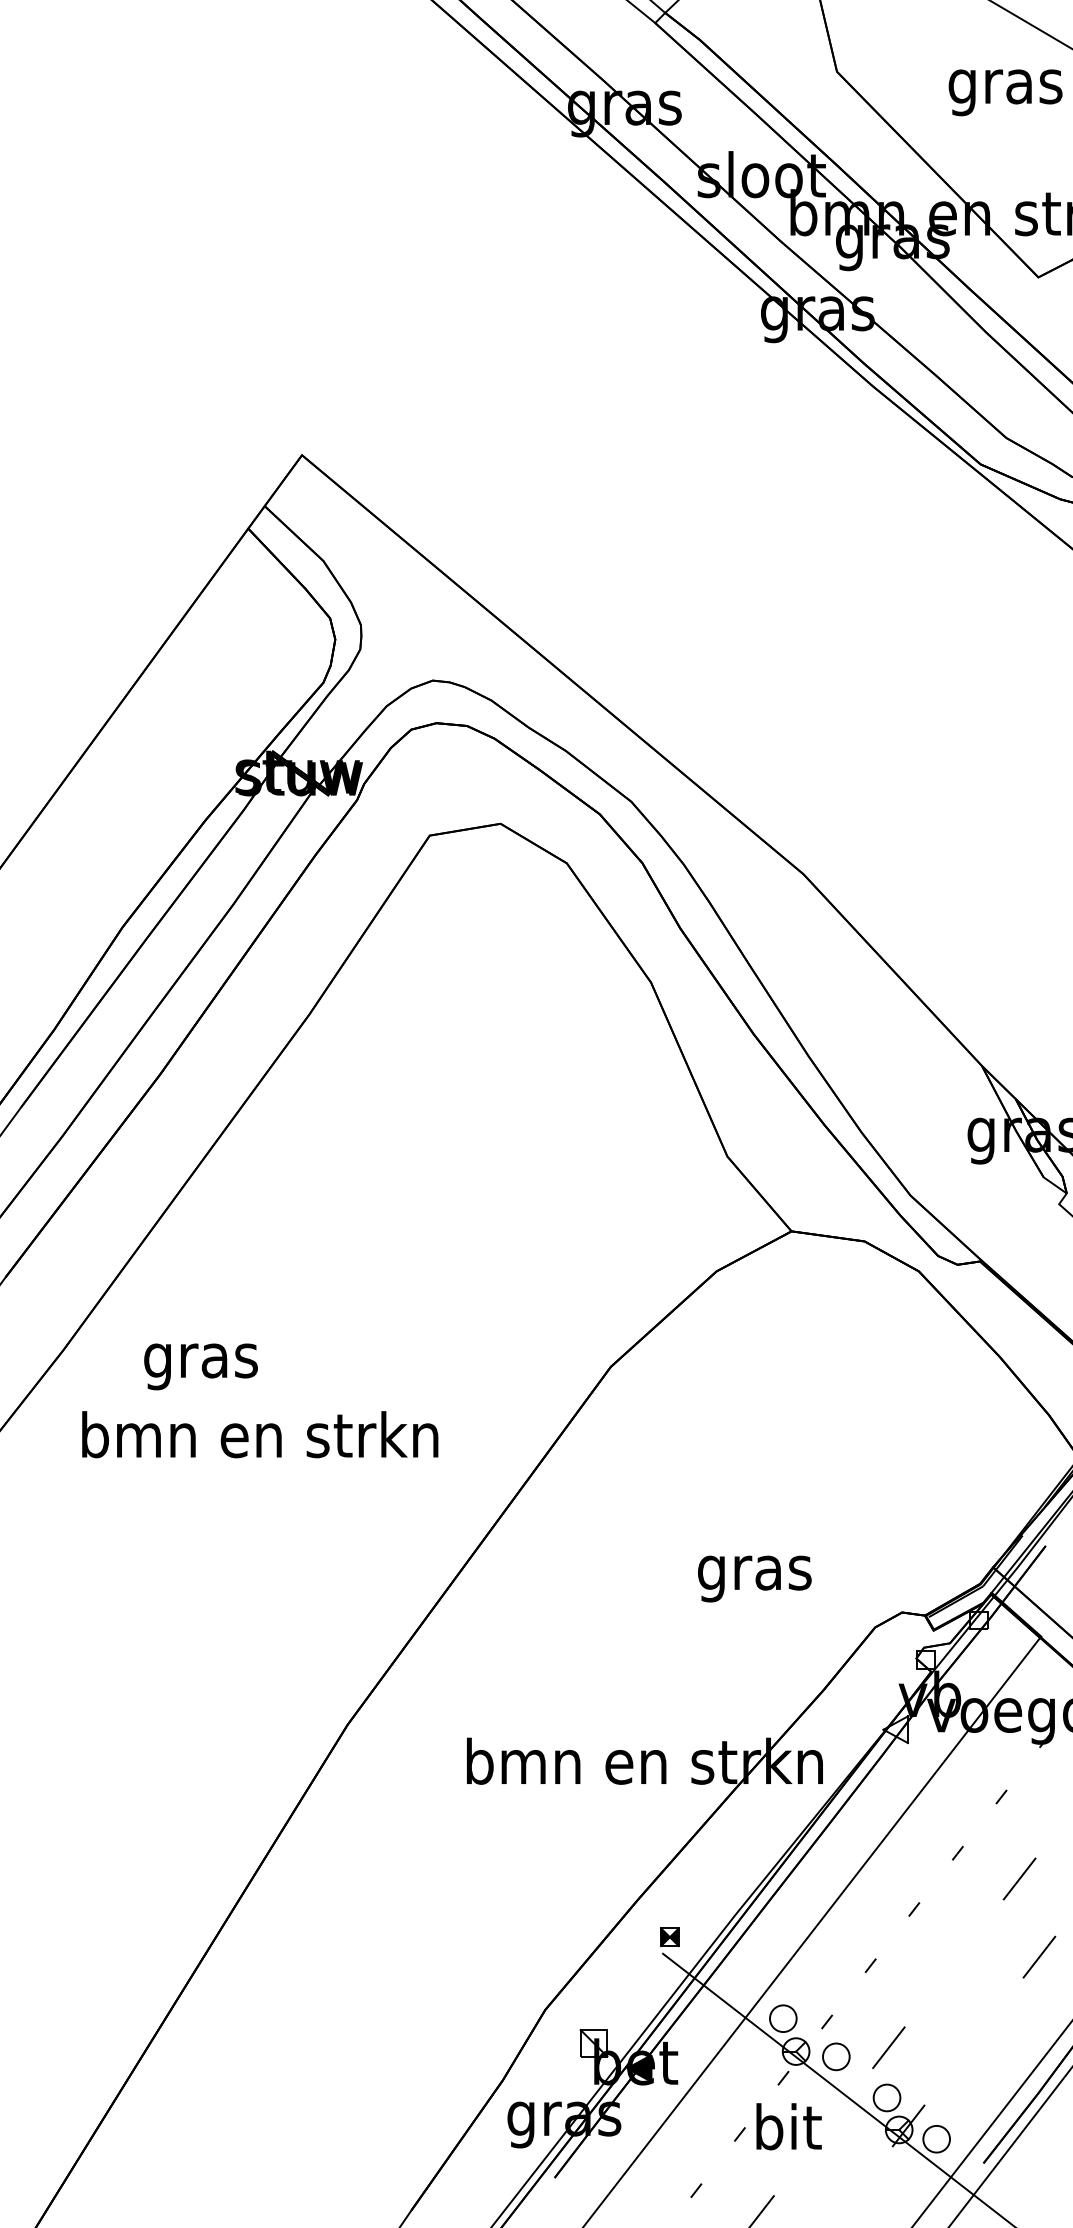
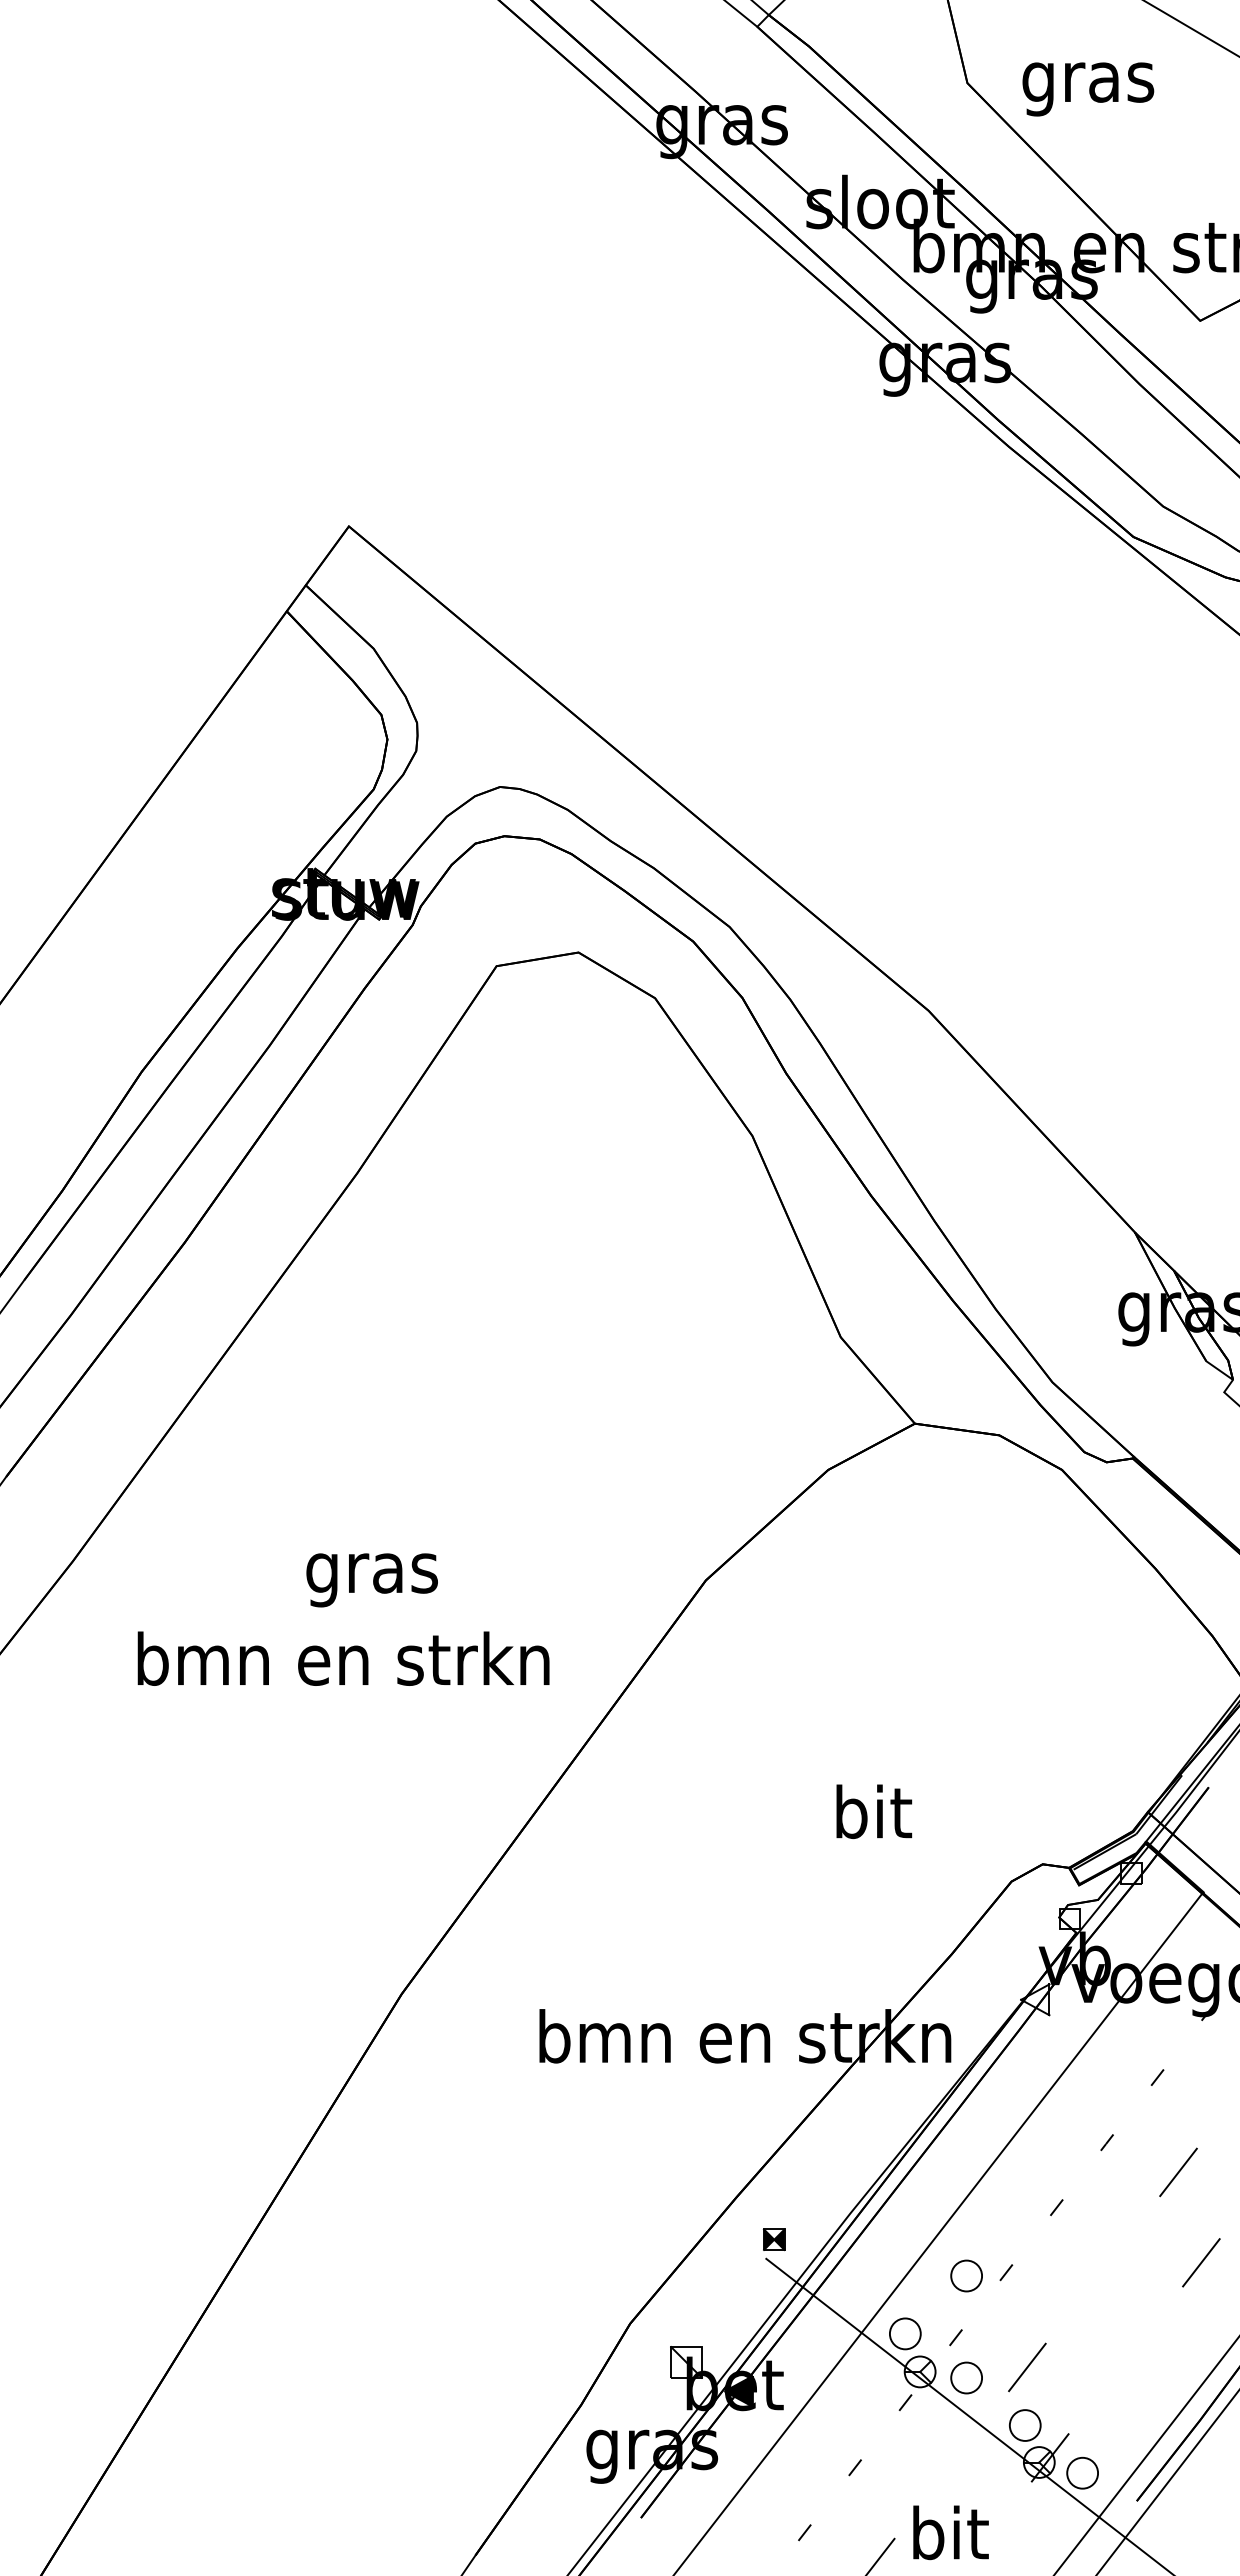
text: (1005, 92) -> (1088, 89), moved
text: (200, 1367) -> (371, 1580), moved
text: (260, 1434) -> (343, 1658), moved
text: (754, 1572) -> (872, 1818), gras -> bit
part: (836, 1968) -> (966, 2275), added
text: (788, 2126) -> (950, 2532), moved

